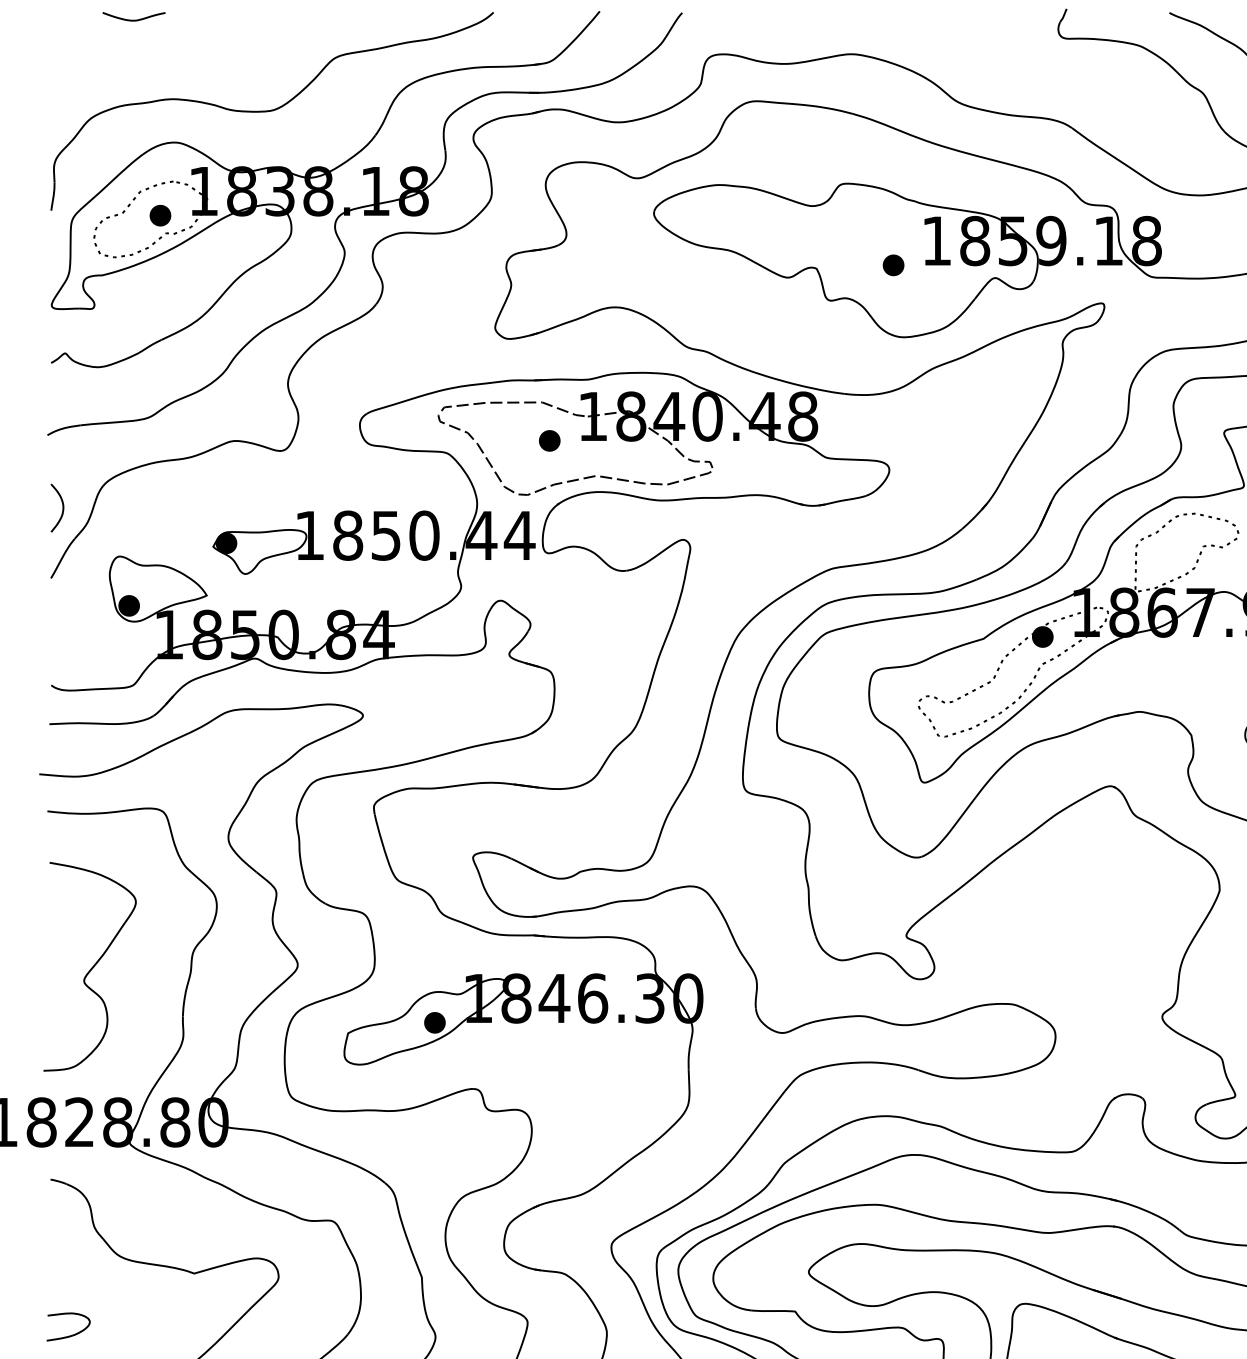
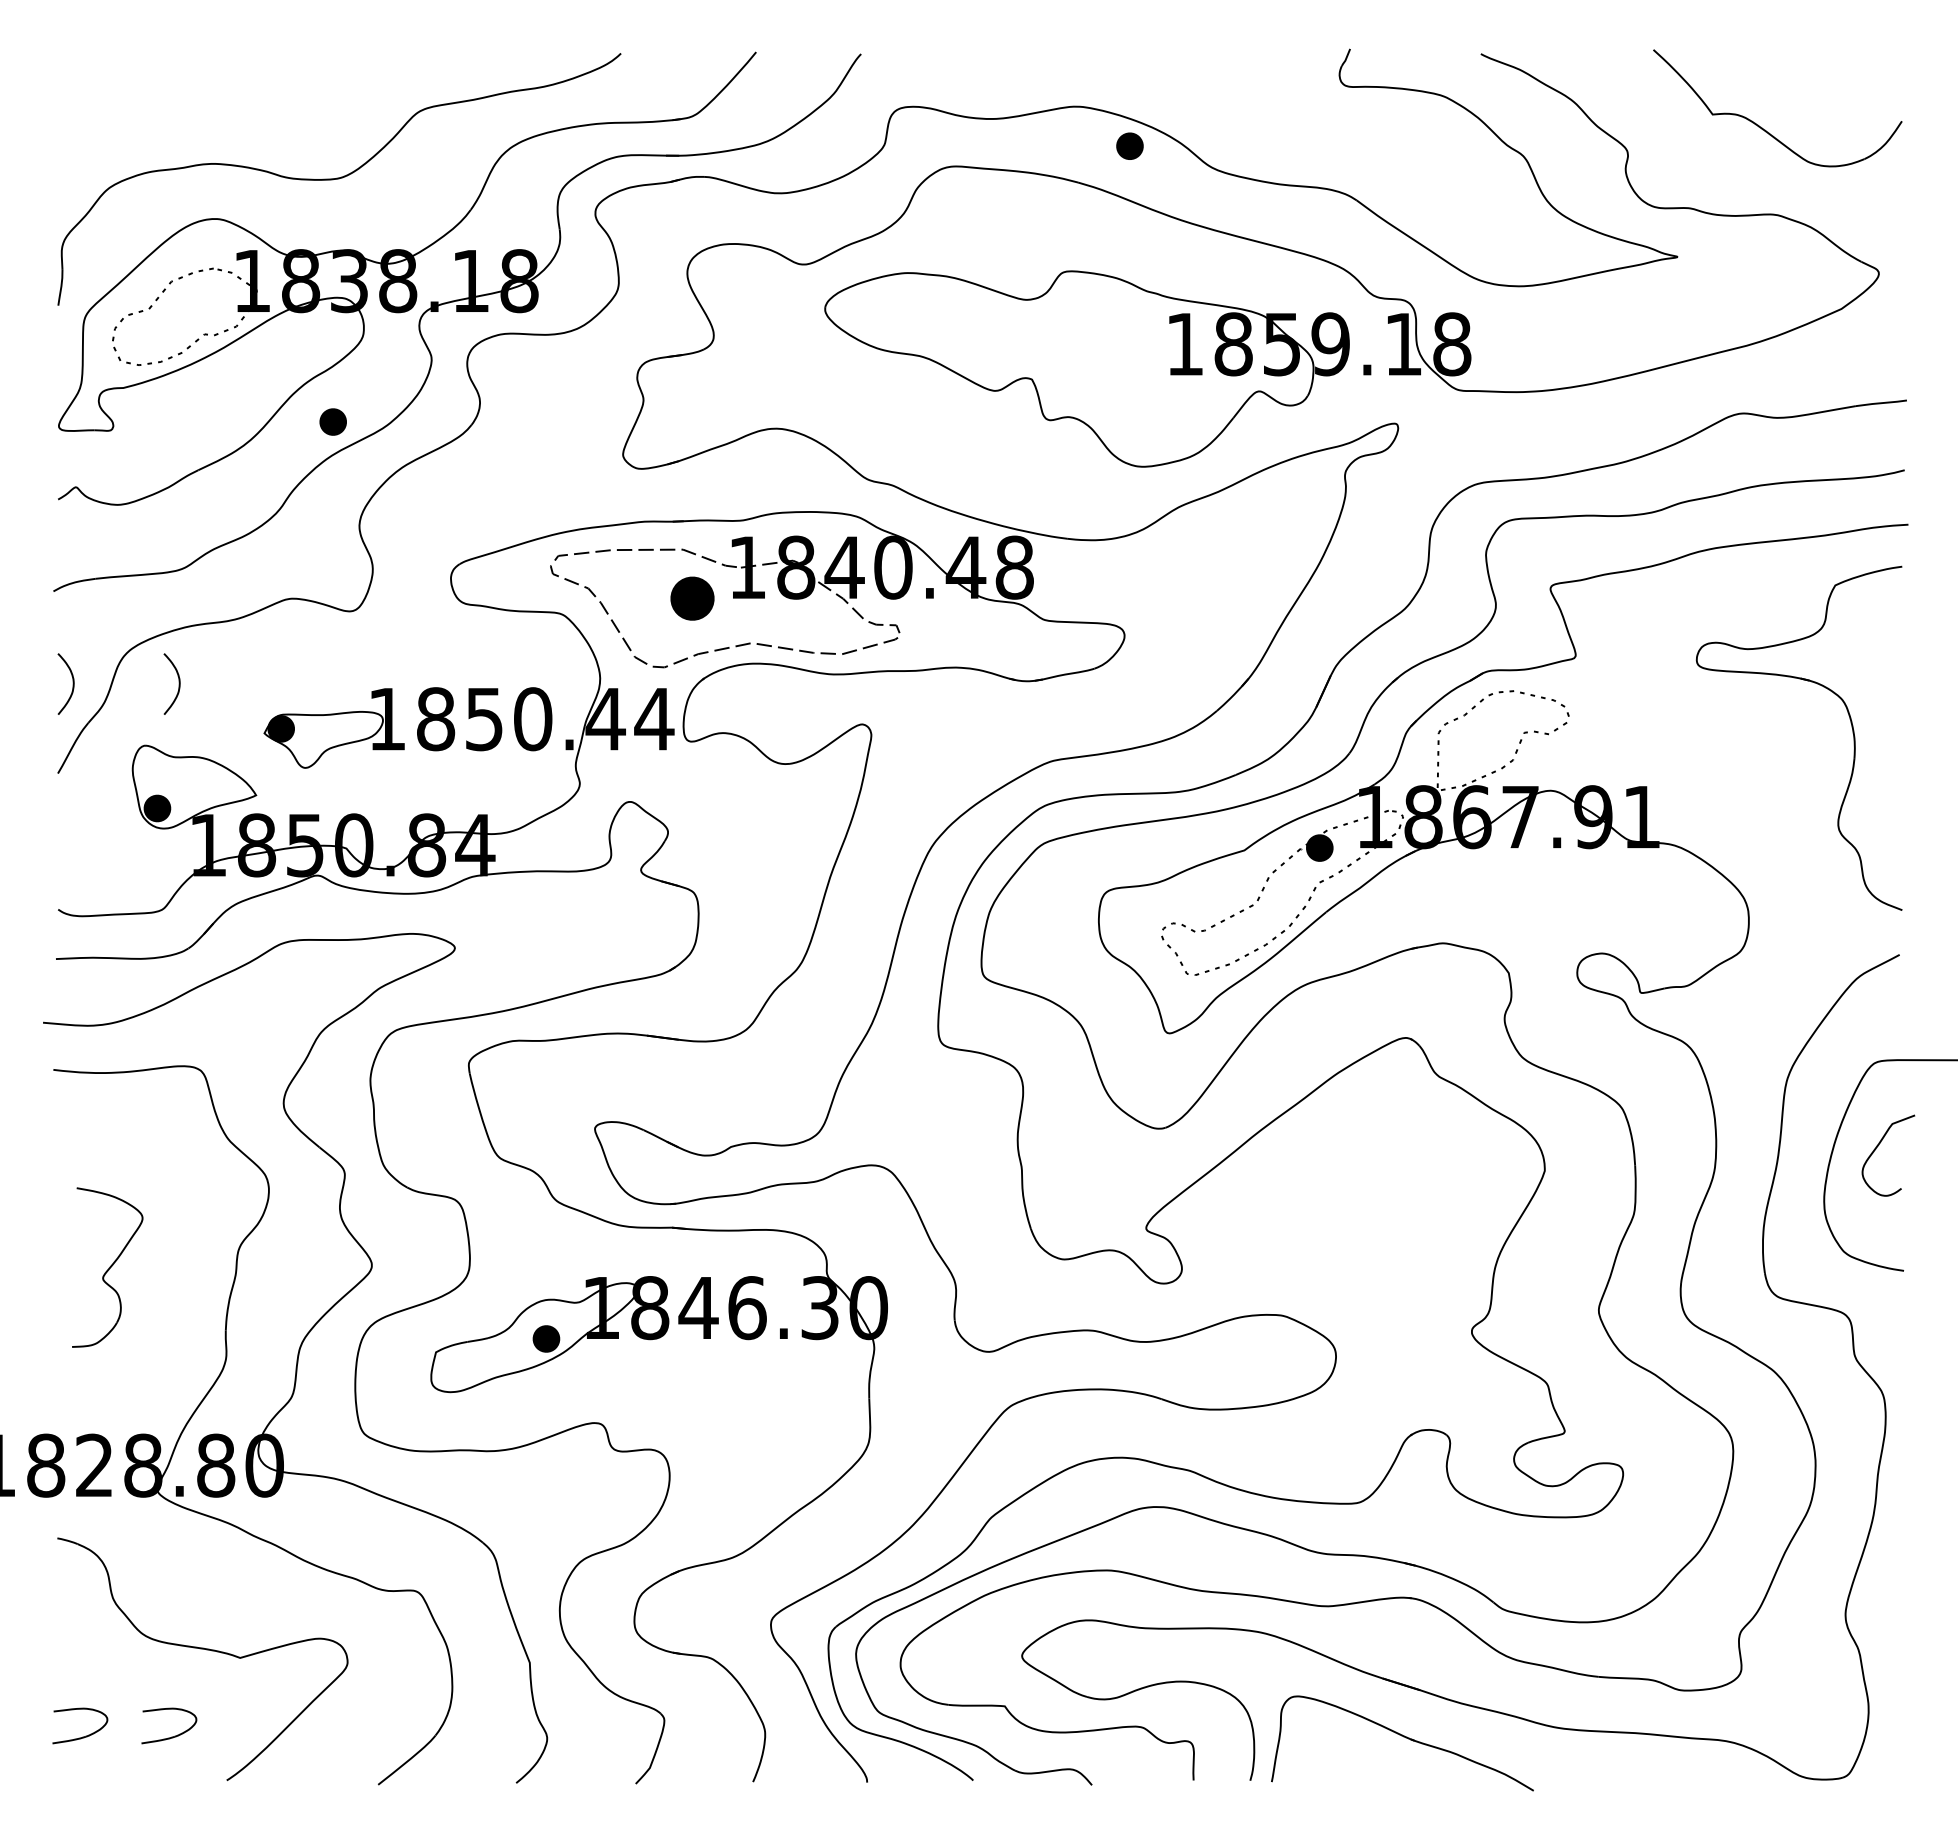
curve: (136, 19) -> (166, 62), removed
part: (159, 215) -> (332, 421), moved
part: (893, 264) -> (1129, 145), moved
part: (549, 440) -> (692, 598), size x1.6
curve: (145, 507) -> (178, 683), added
part: (89, 966) -> (107, 1267), size x0.6
part: (142, 1334) -> (174, 1735), added

